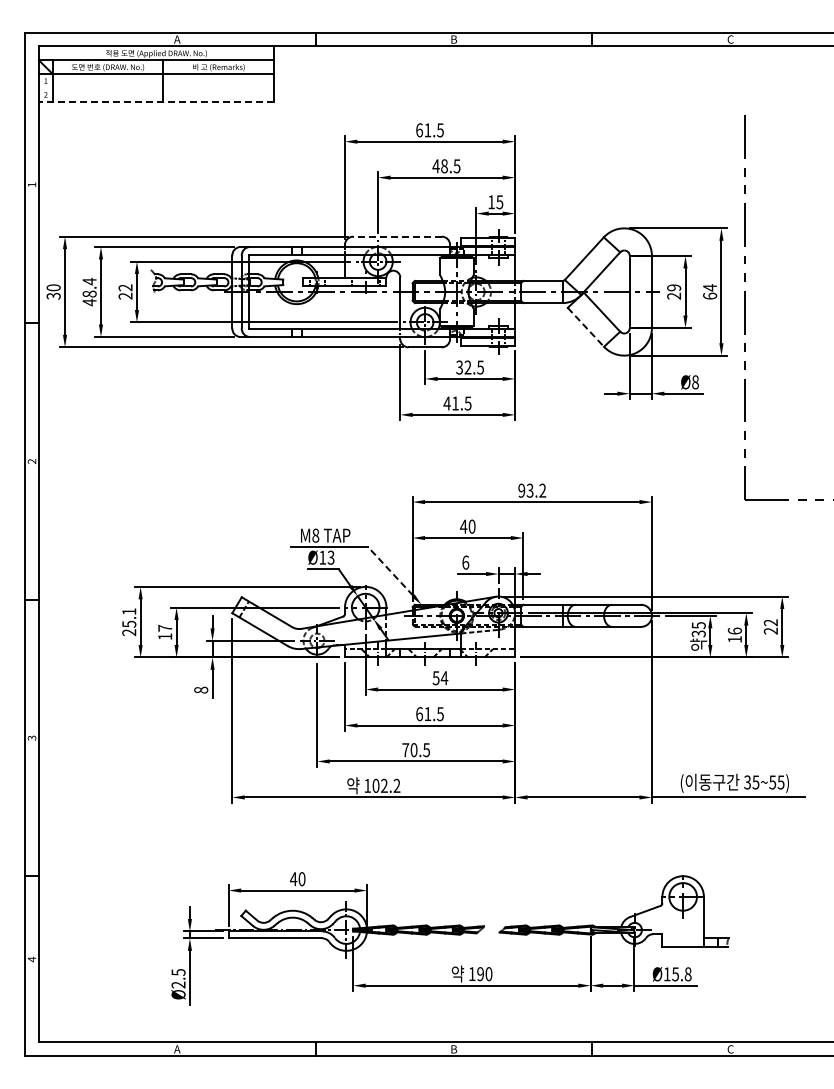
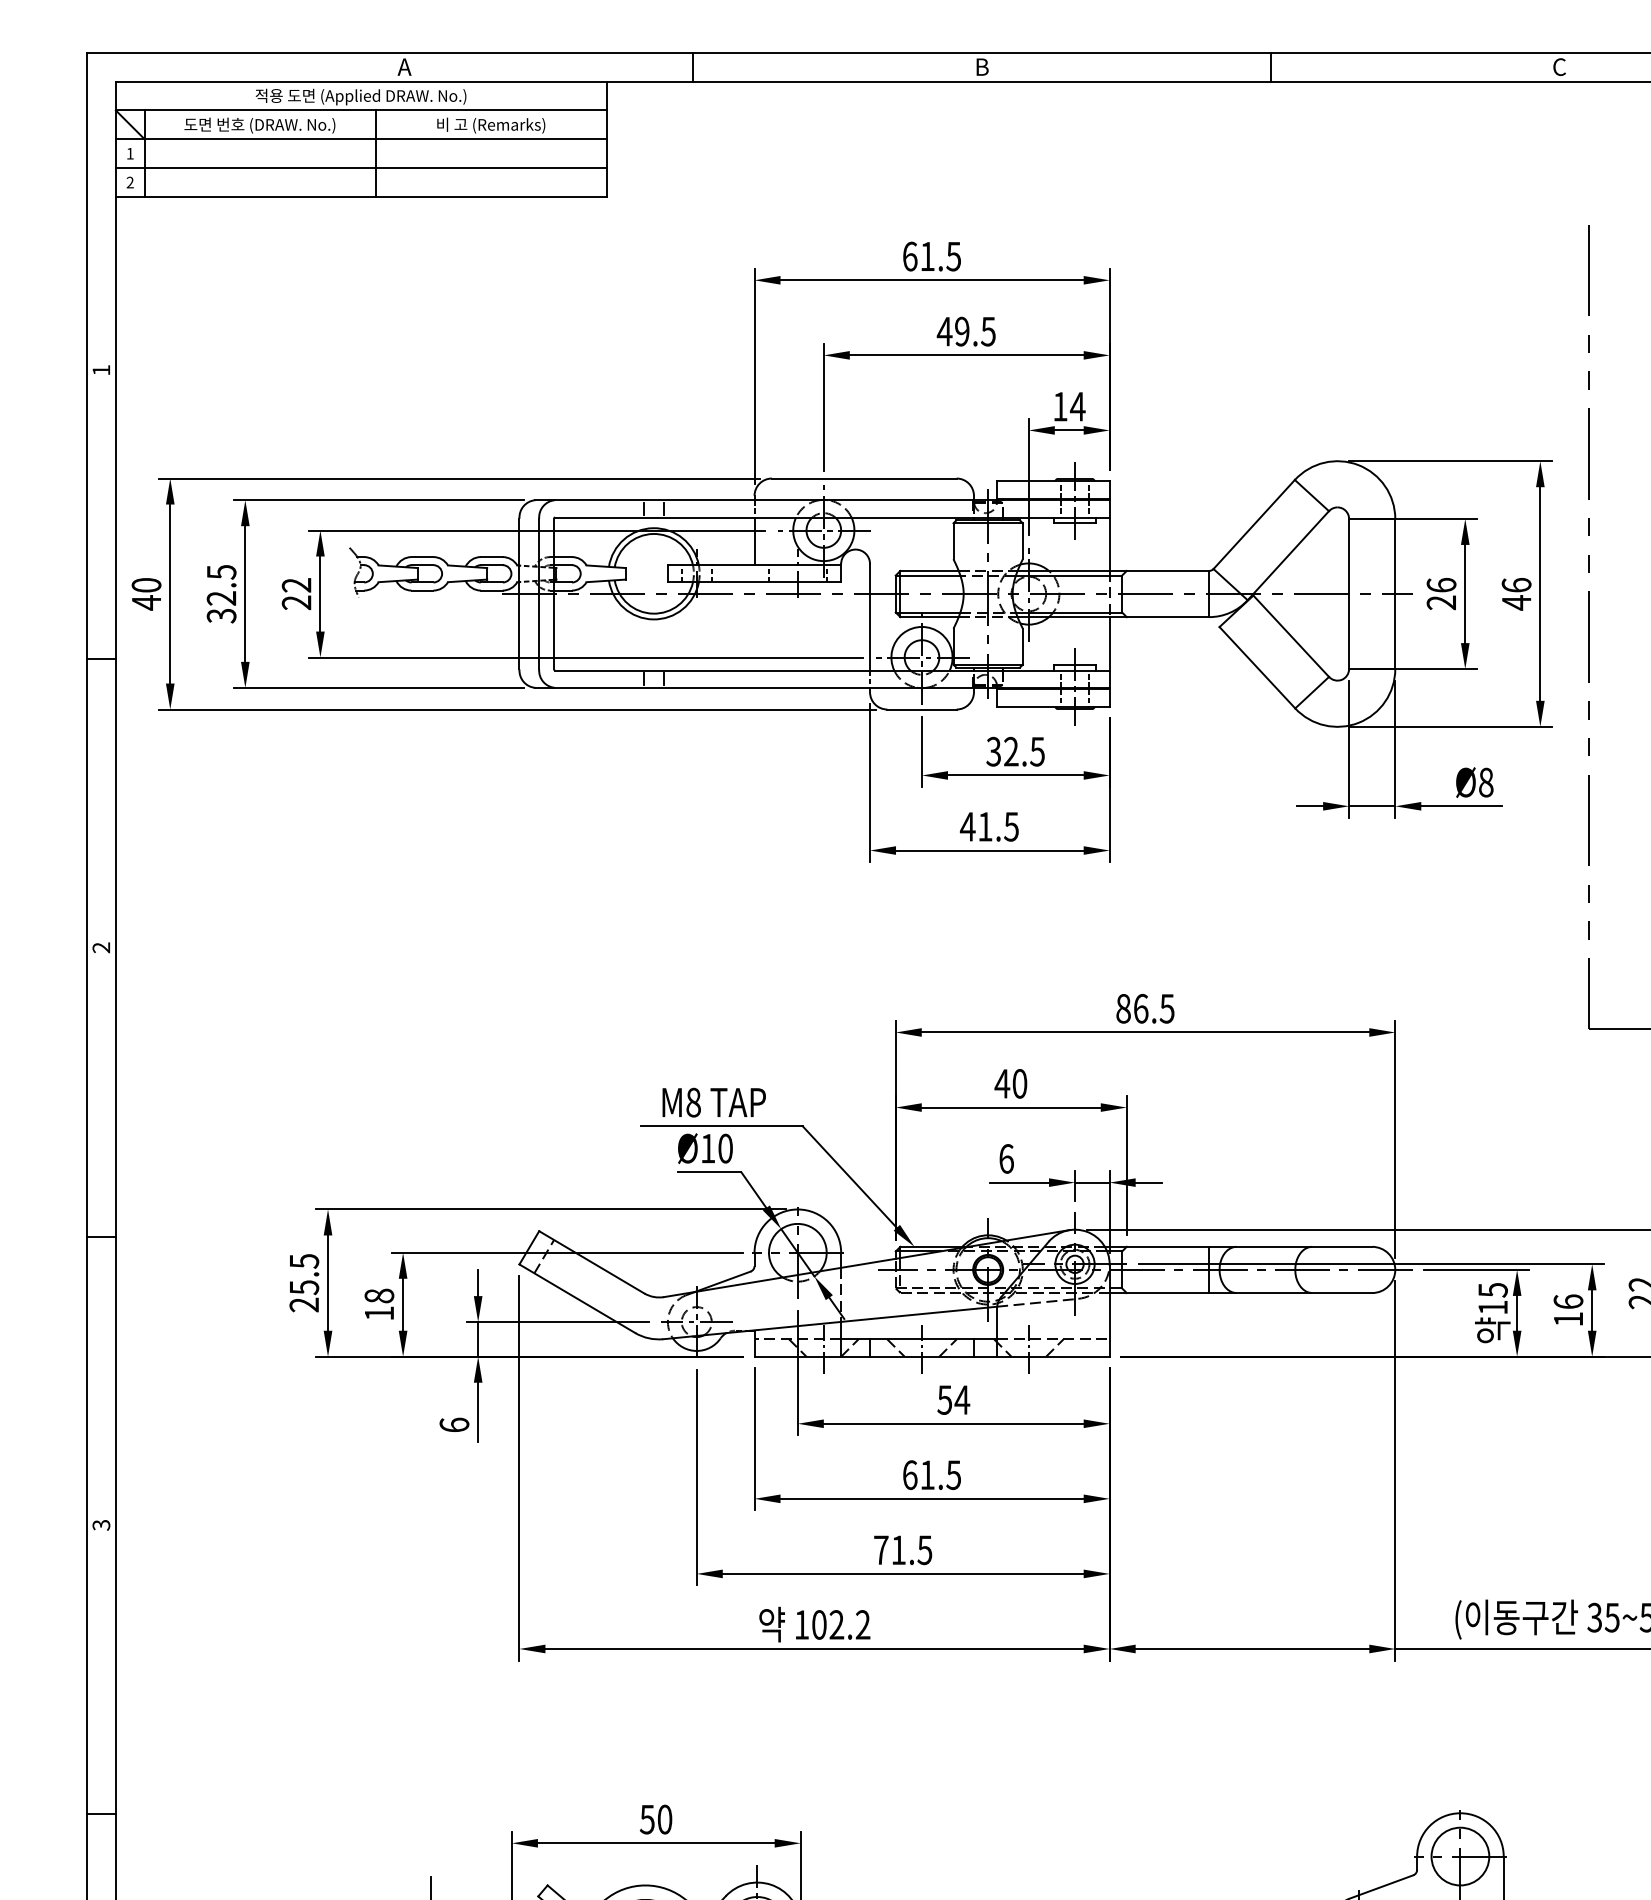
line: (156, 88) -> (361, 169), added
line: (156, 101) -> (361, 196), dashed -> solid
text: (444, 166) -> (962, 332), 48.5 -> 49.5
text: (499, 202) -> (1077, 407), 15 -> 14
line: (397, 236) -> (864, 478), dashed -> solid
text: (674, 287) -> (1442, 584), 29 -> 26
text: (89, 291) -> (221, 592), 48.4 -> 32.5
text: (710, 291) -> (1517, 592), 64 -> 46
text: (53, 295) -> (146, 601), 30 -> 40
line: (585, 327) -> (1256, 668), dashed -> solid
text: (532, 490) -> (1145, 1008), 93.2 -> 86.5
text: (330, 557) -> (724, 1148), Ø13 -> Ø10
line: (390, 570) -> (849, 1175), dashed -> solid
text: (129, 611) -> (304, 1260), 25.1 -> 25.5
text: (165, 627) -> (379, 1294), 17 -> 18
text: (698, 633) -> (1492, 1306), 35 -> 15
text: (201, 689) -> (455, 1423), 8 -> 6
text: (413, 750) -> (897, 1550), 70.5 -> 71.5
text: (293, 879) -> (647, 1820), 40 -> 50

